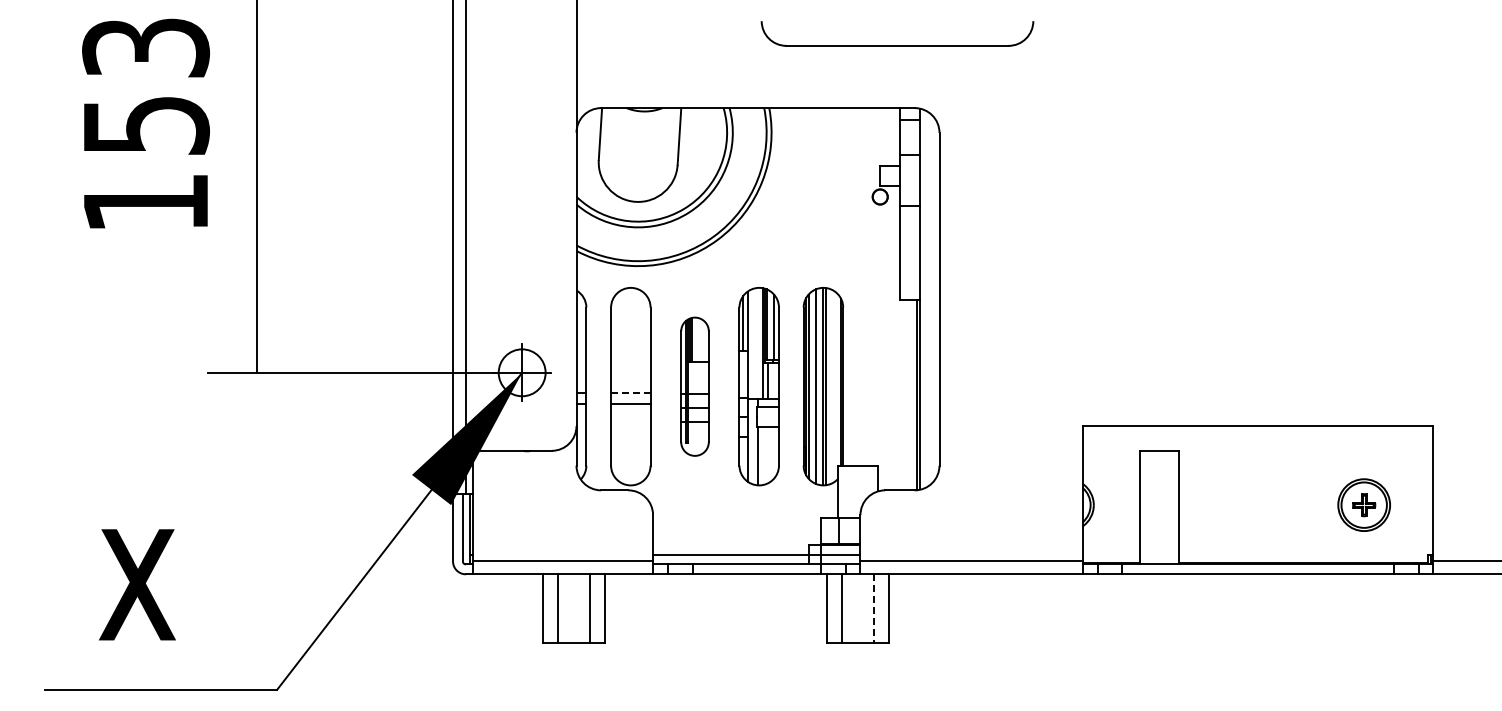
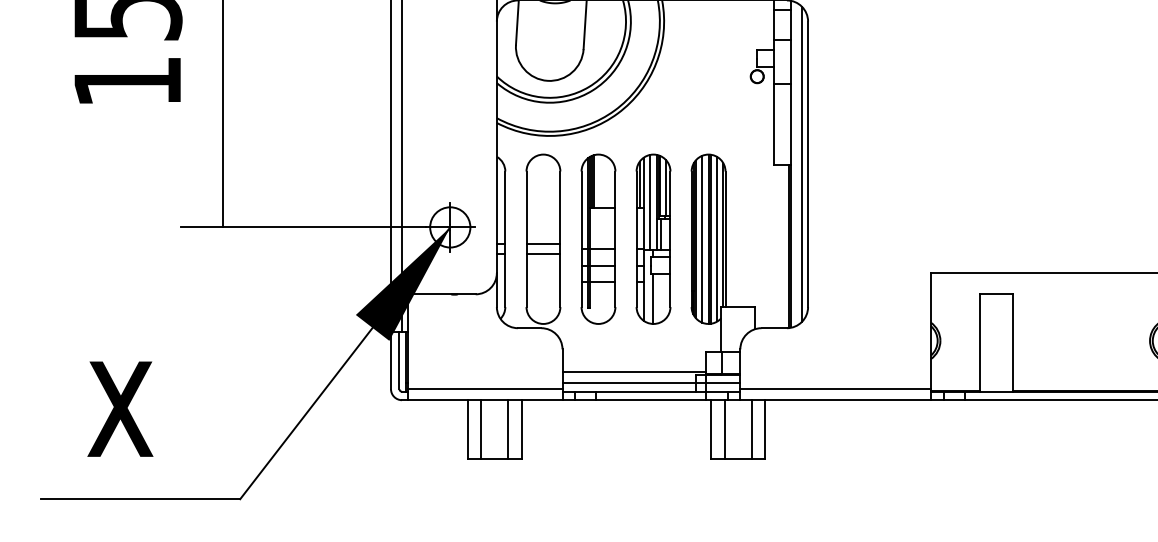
line: (932, 298) -> (802, 163), added
line: (755, 343) -> (650, 202), added
part: (694, 386) -> (598, 239), size x1.43
line: (833, 386) -> (717, 239), added
line: (630, 392) -> (543, 244), dashed -> solid
line: (736, 541) -> (634, 372), added
line: (873, 608) -> (751, 429), dashed -> solid

